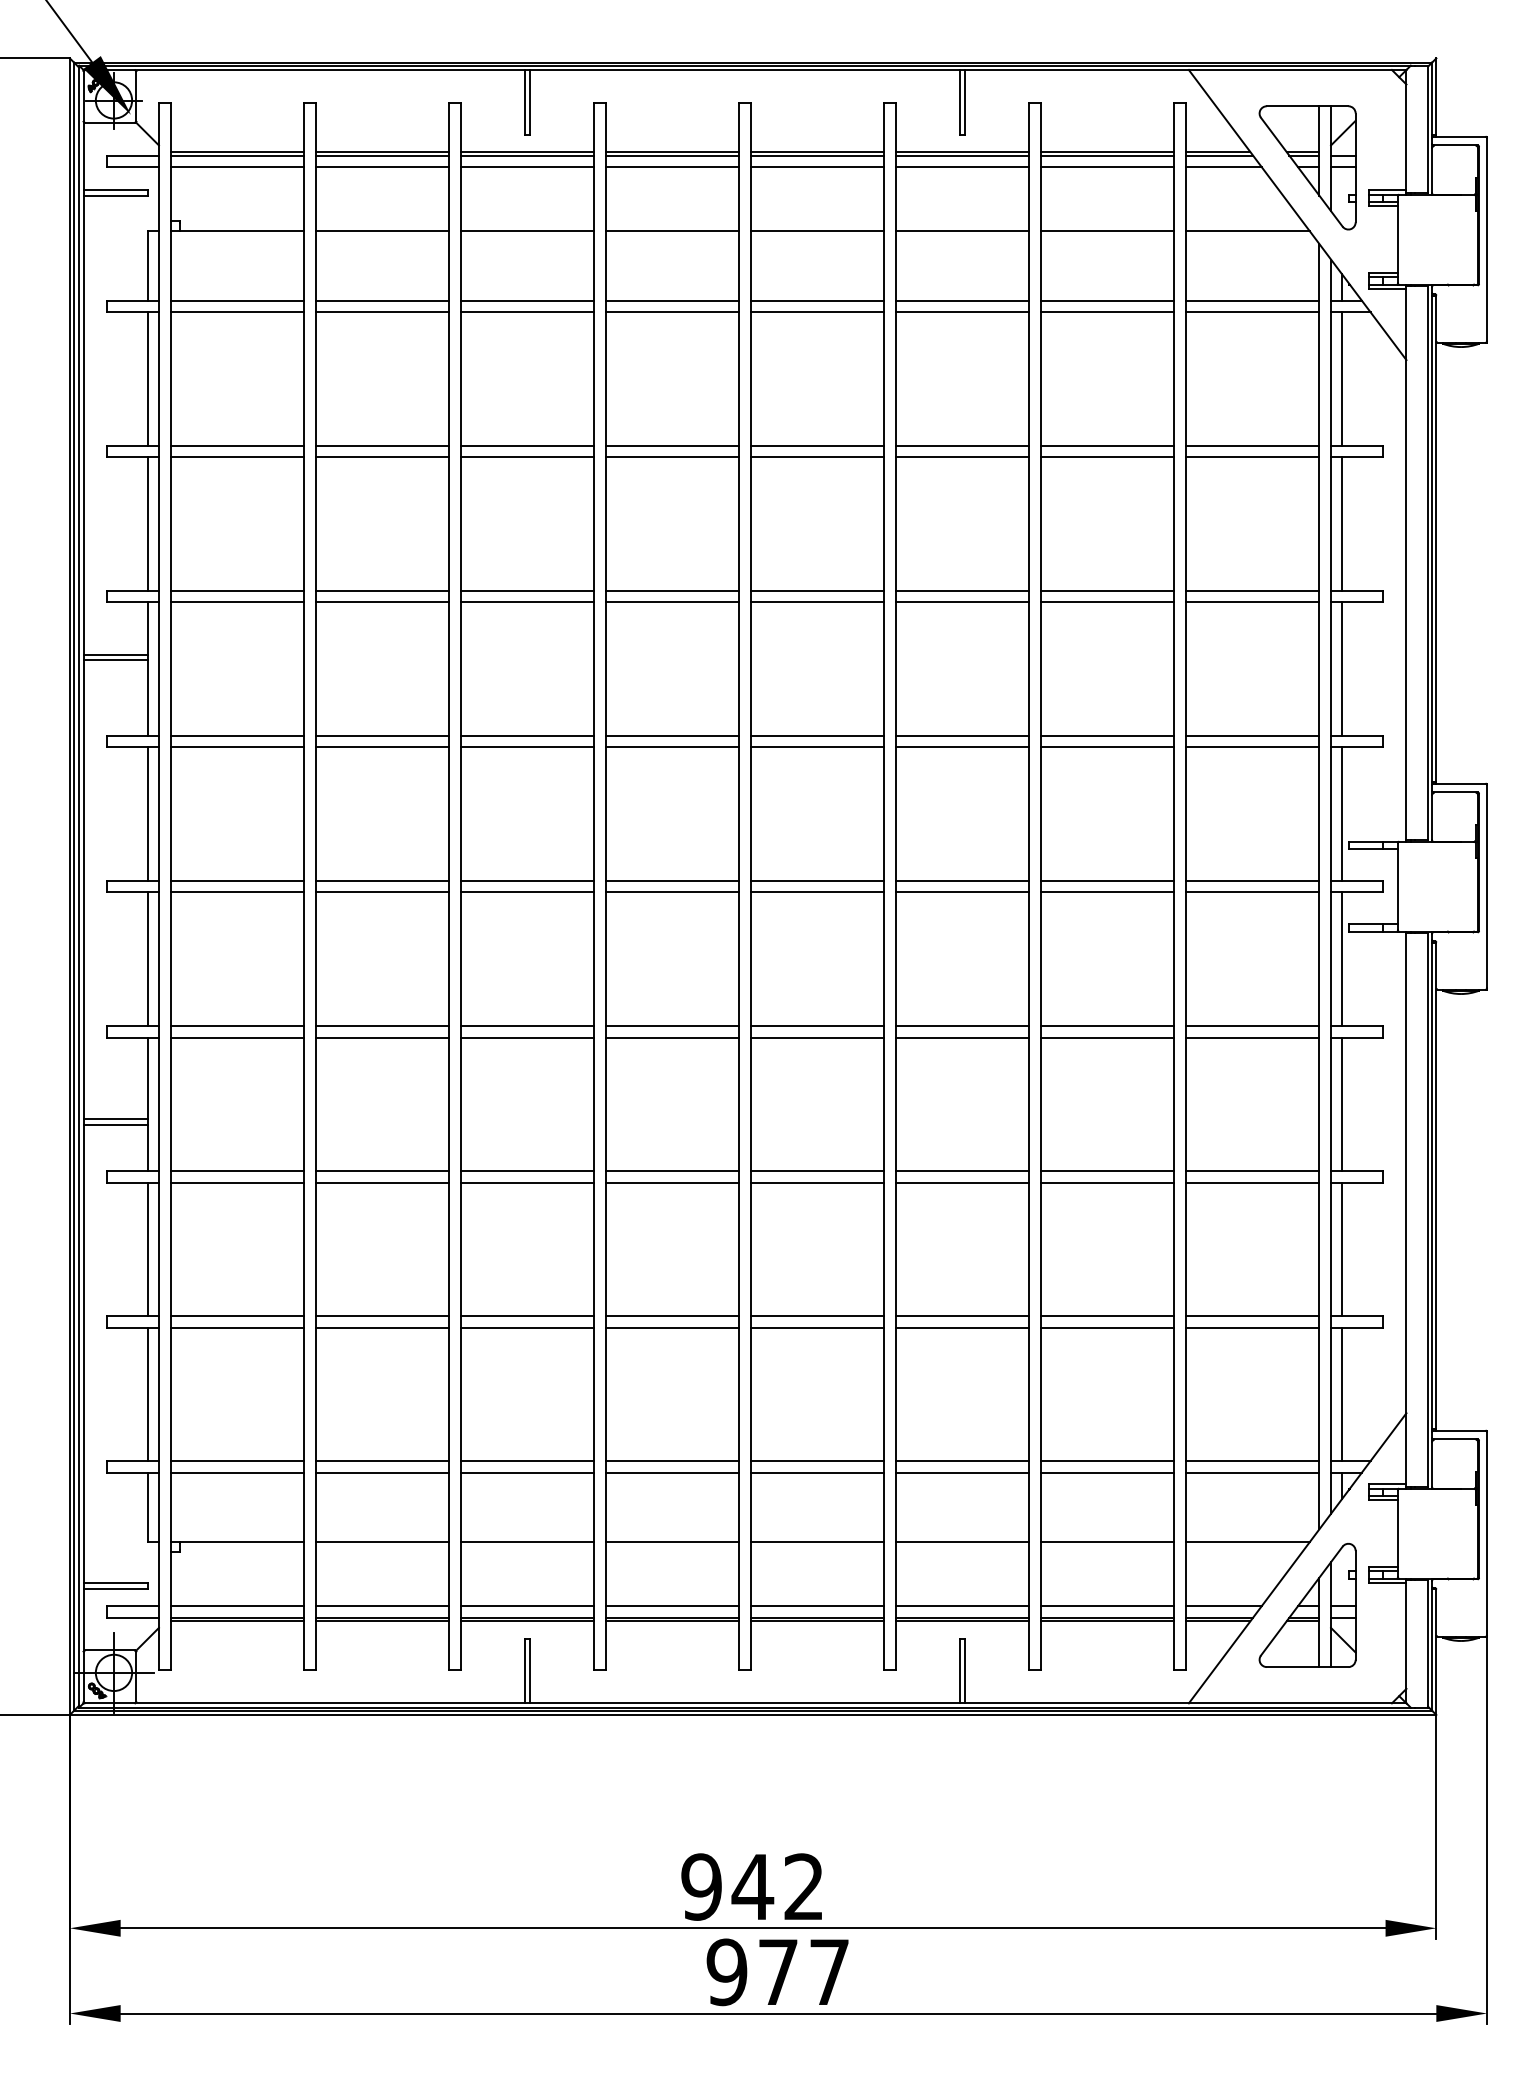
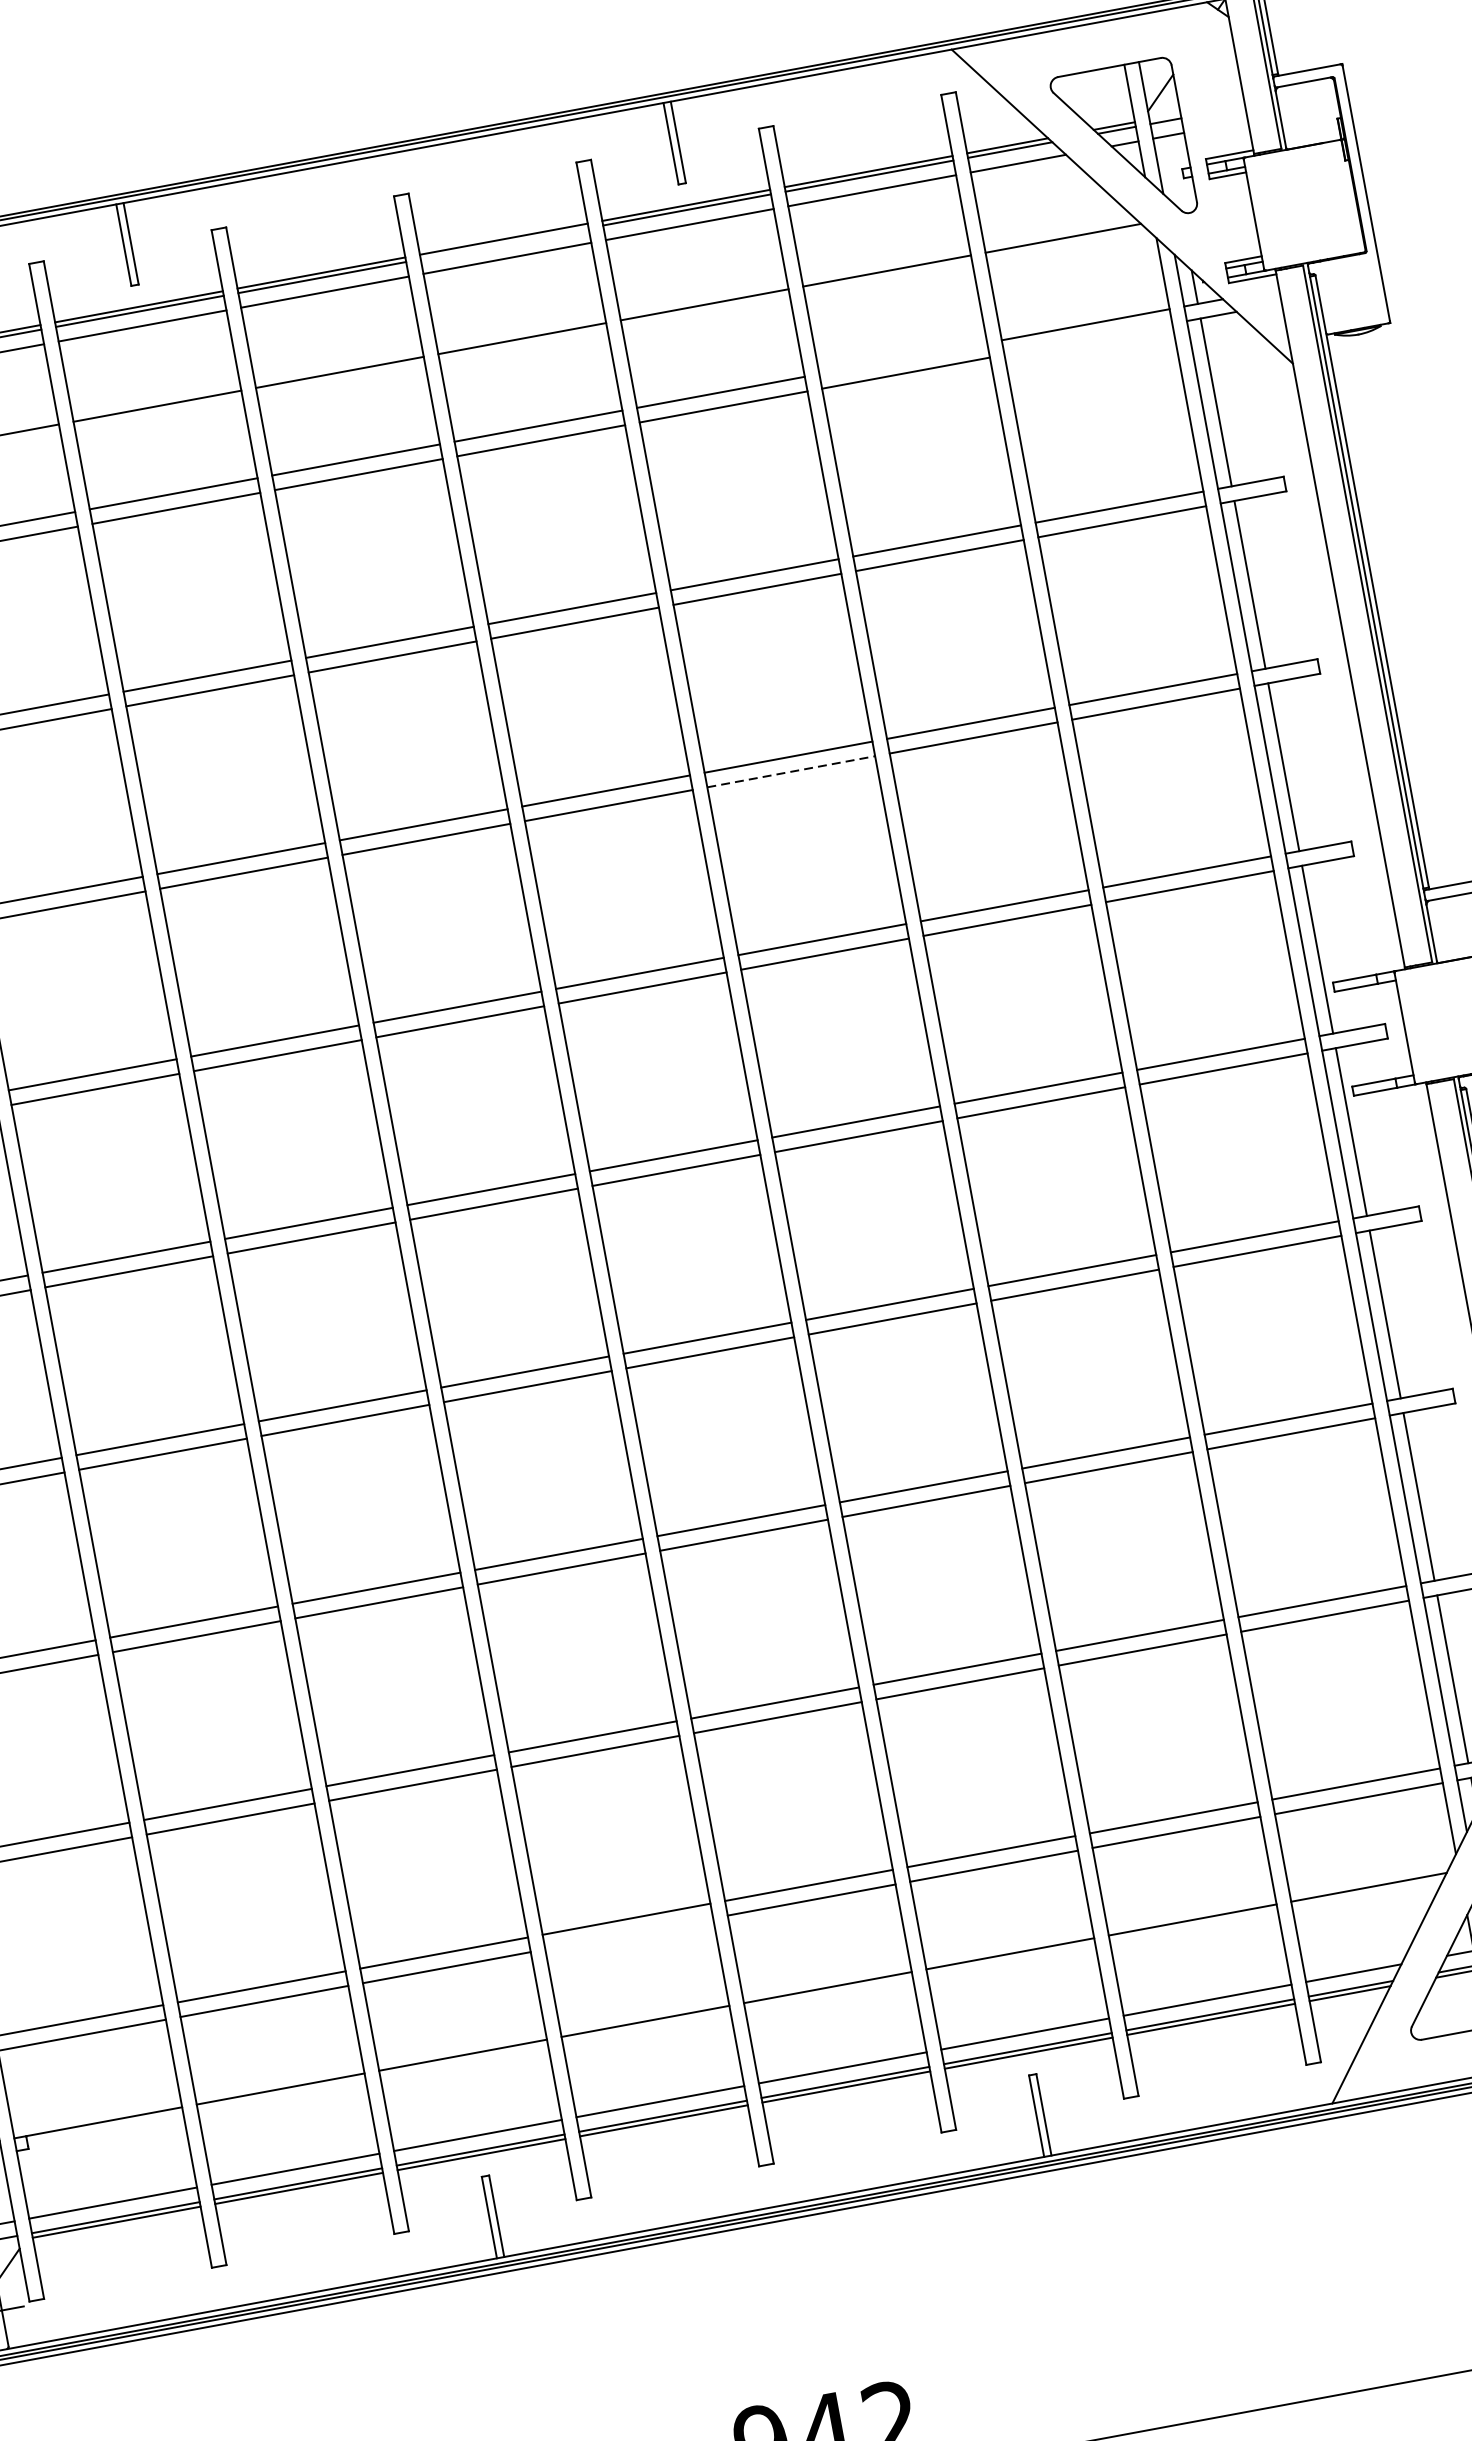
line: (817, 155) -> (504, 243), removed
line: (1107, 300) -> (903, 358), removed
line: (1252, 312) -> (1088, 339), removed
line: (962, 602) -> (791, 771), solid -> dashed
line: (672, 1472) -> (629, 1933), removed

